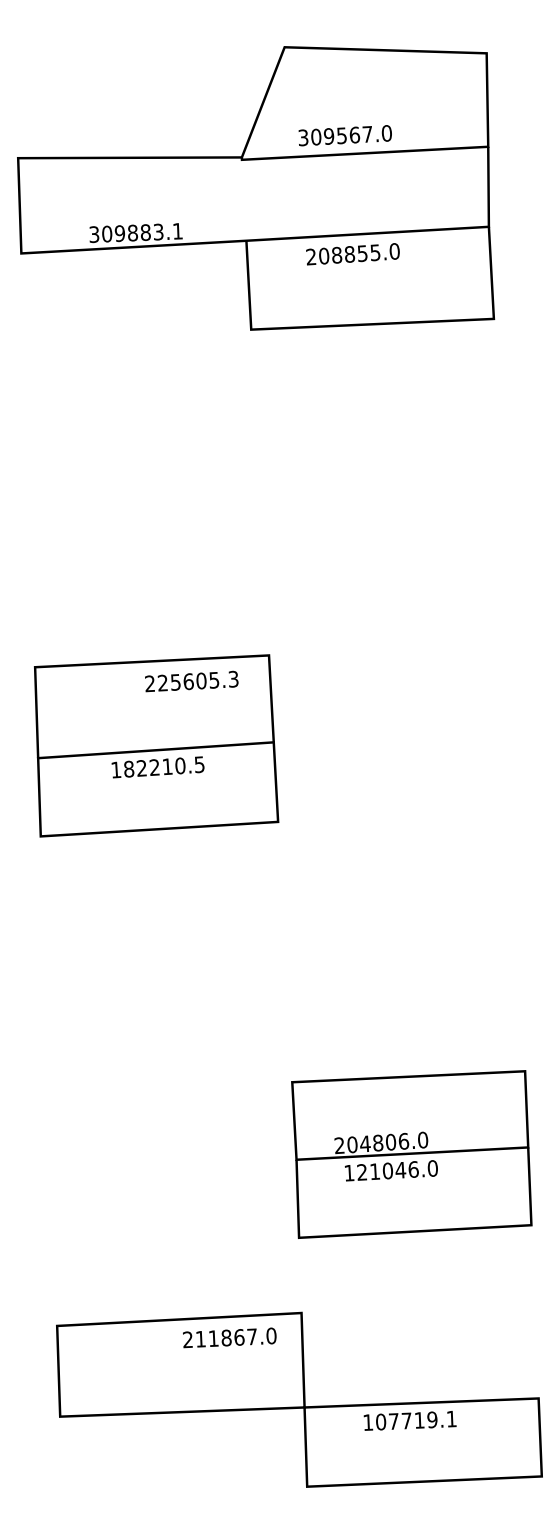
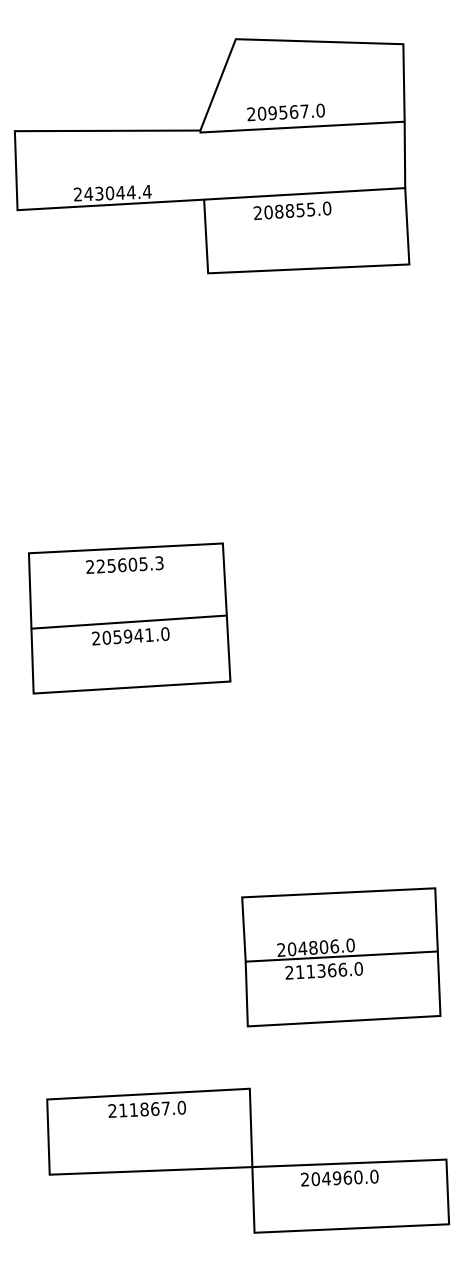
text: (303, 137) -> (251, 114), 309567.0 -> 209567.0
text: (136, 233) -> (113, 193), 309883.1 -> 243044.4
text: (191, 681) -> (124, 565), moved
text: (157, 767) -> (130, 636), 182210.5 -> 205941.0
text: (375, 1171) -> (311, 971), 121046.0 -> 211366.0
text: (229, 1337) -> (147, 1109), moved
text: (409, 1420) -> (339, 1177), 107719.1 -> 204960.0

